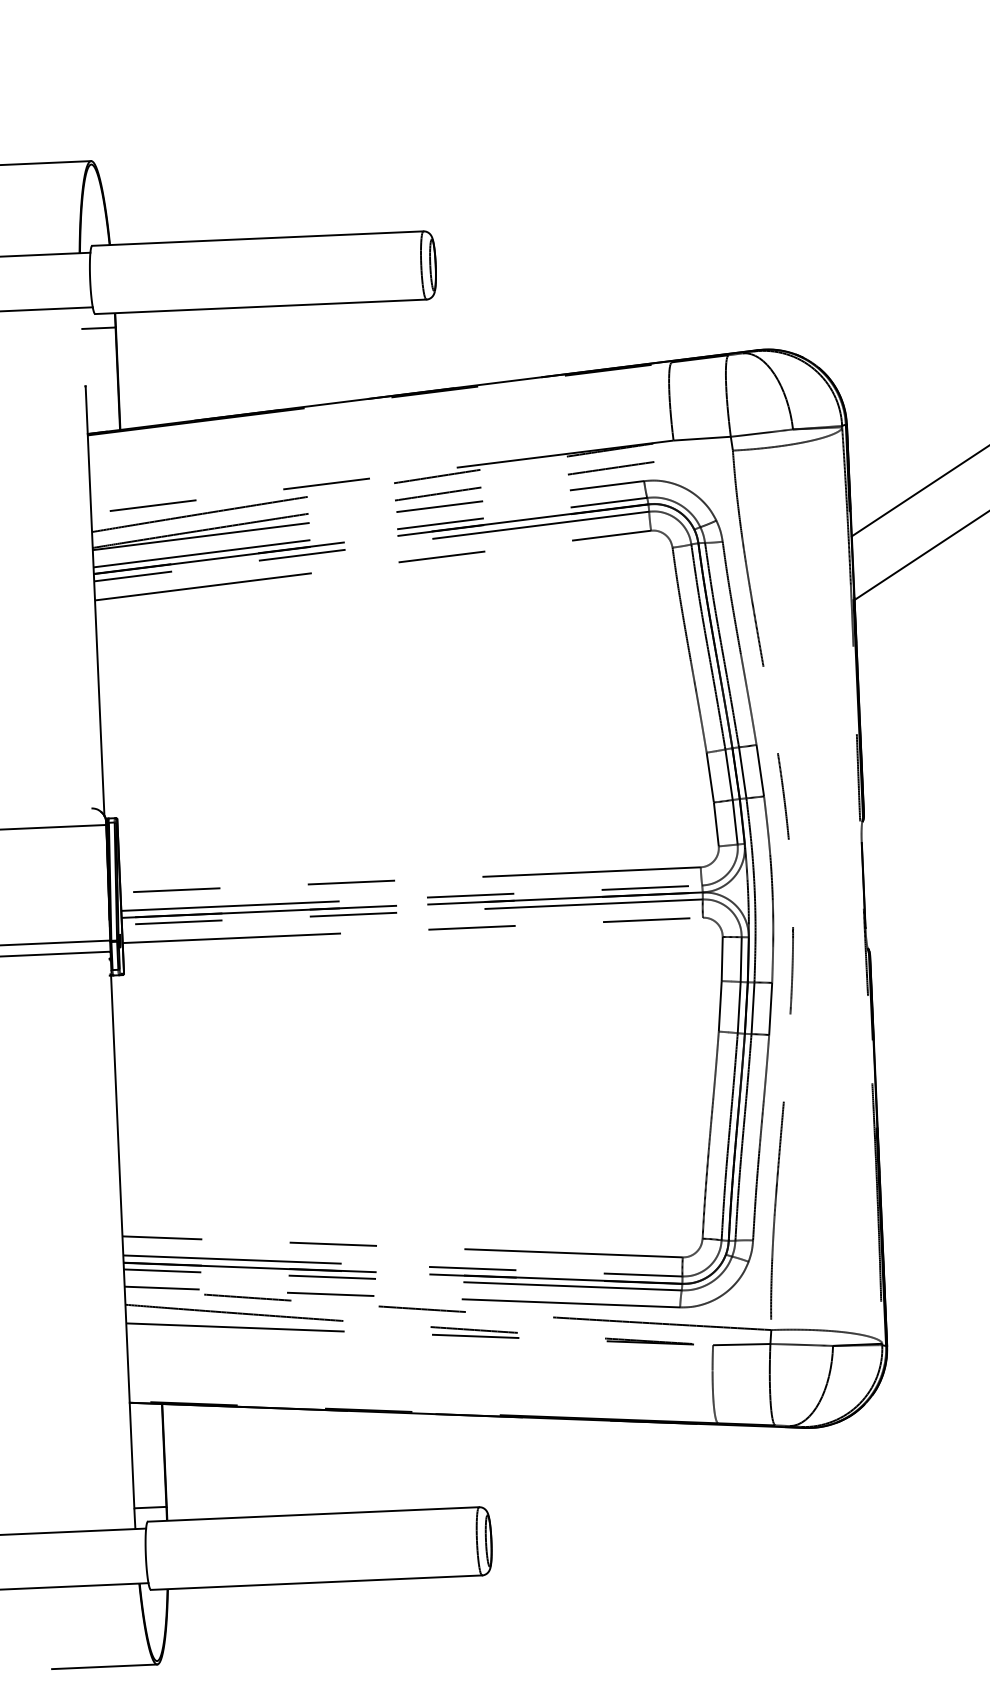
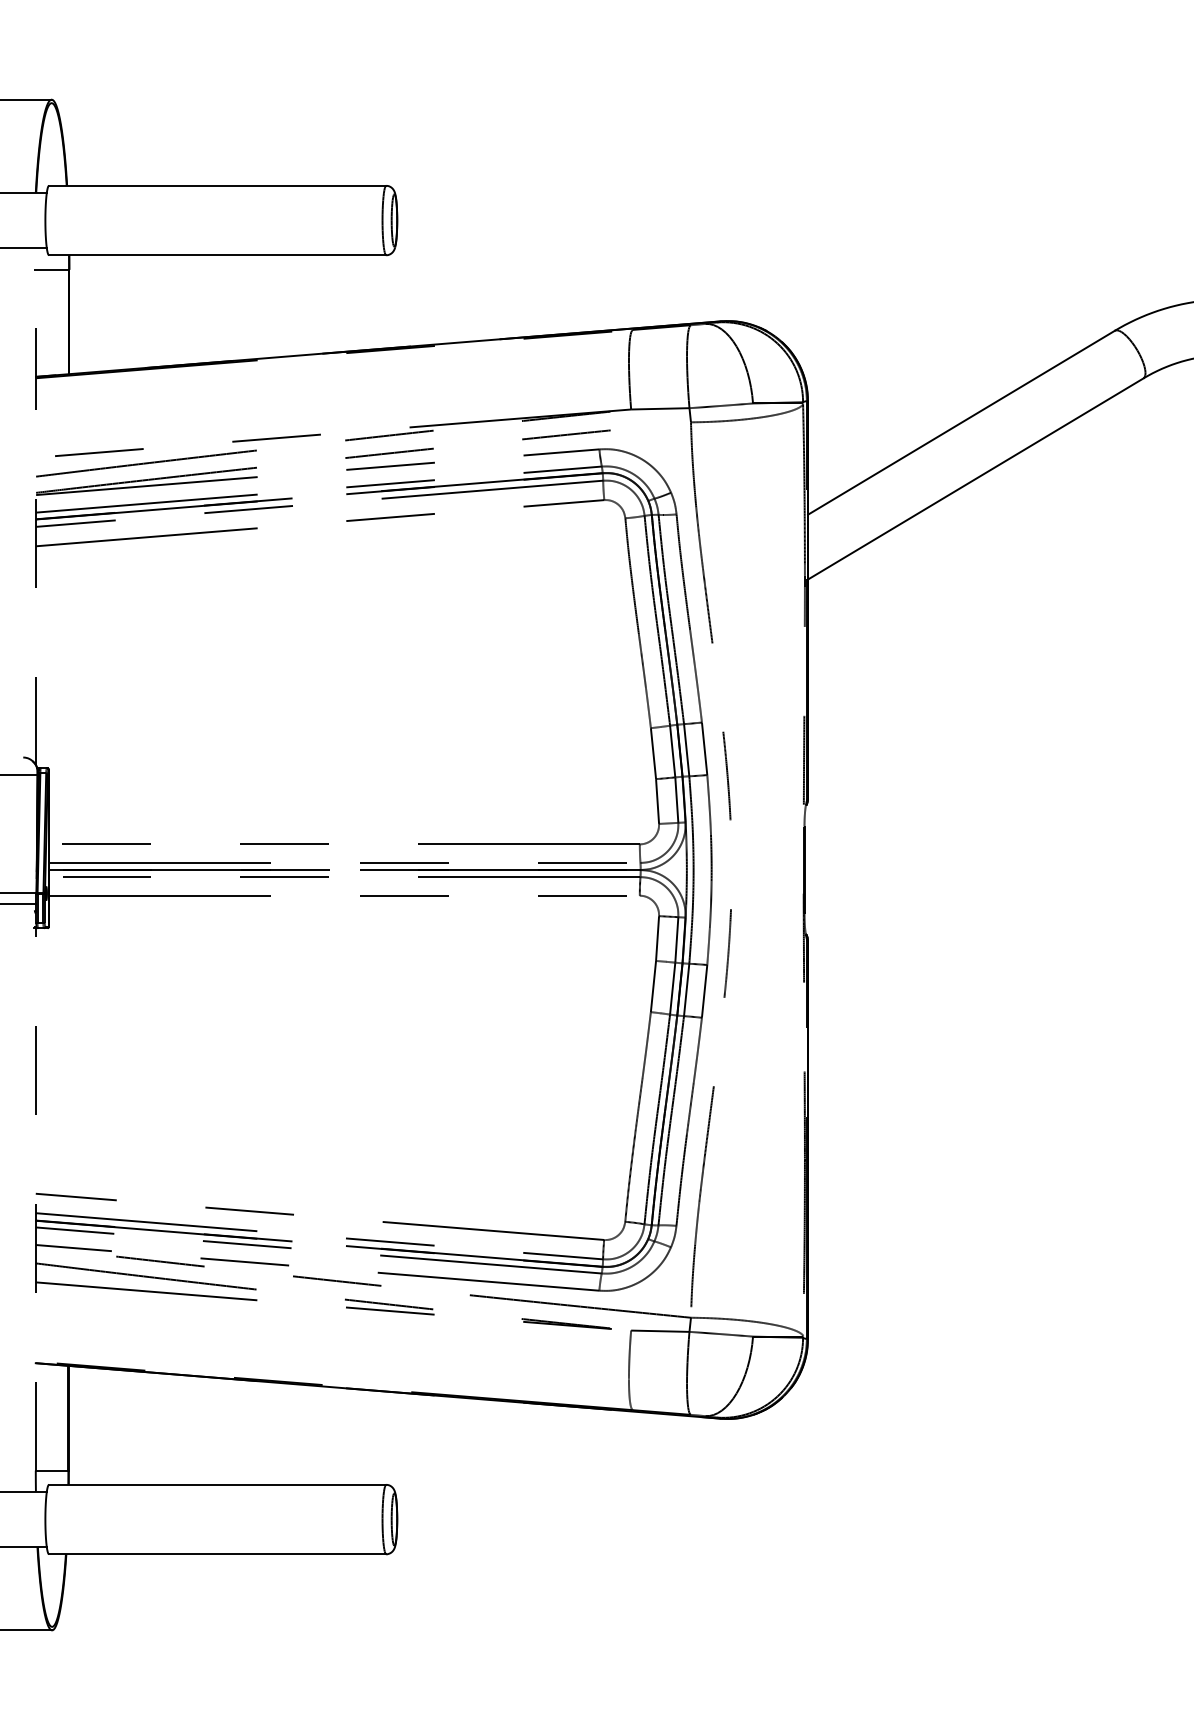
line: (95, 601) -> (36, 547), solid -> dashed
line: (122, 1241) -> (35, 1198), solid -> dashed

